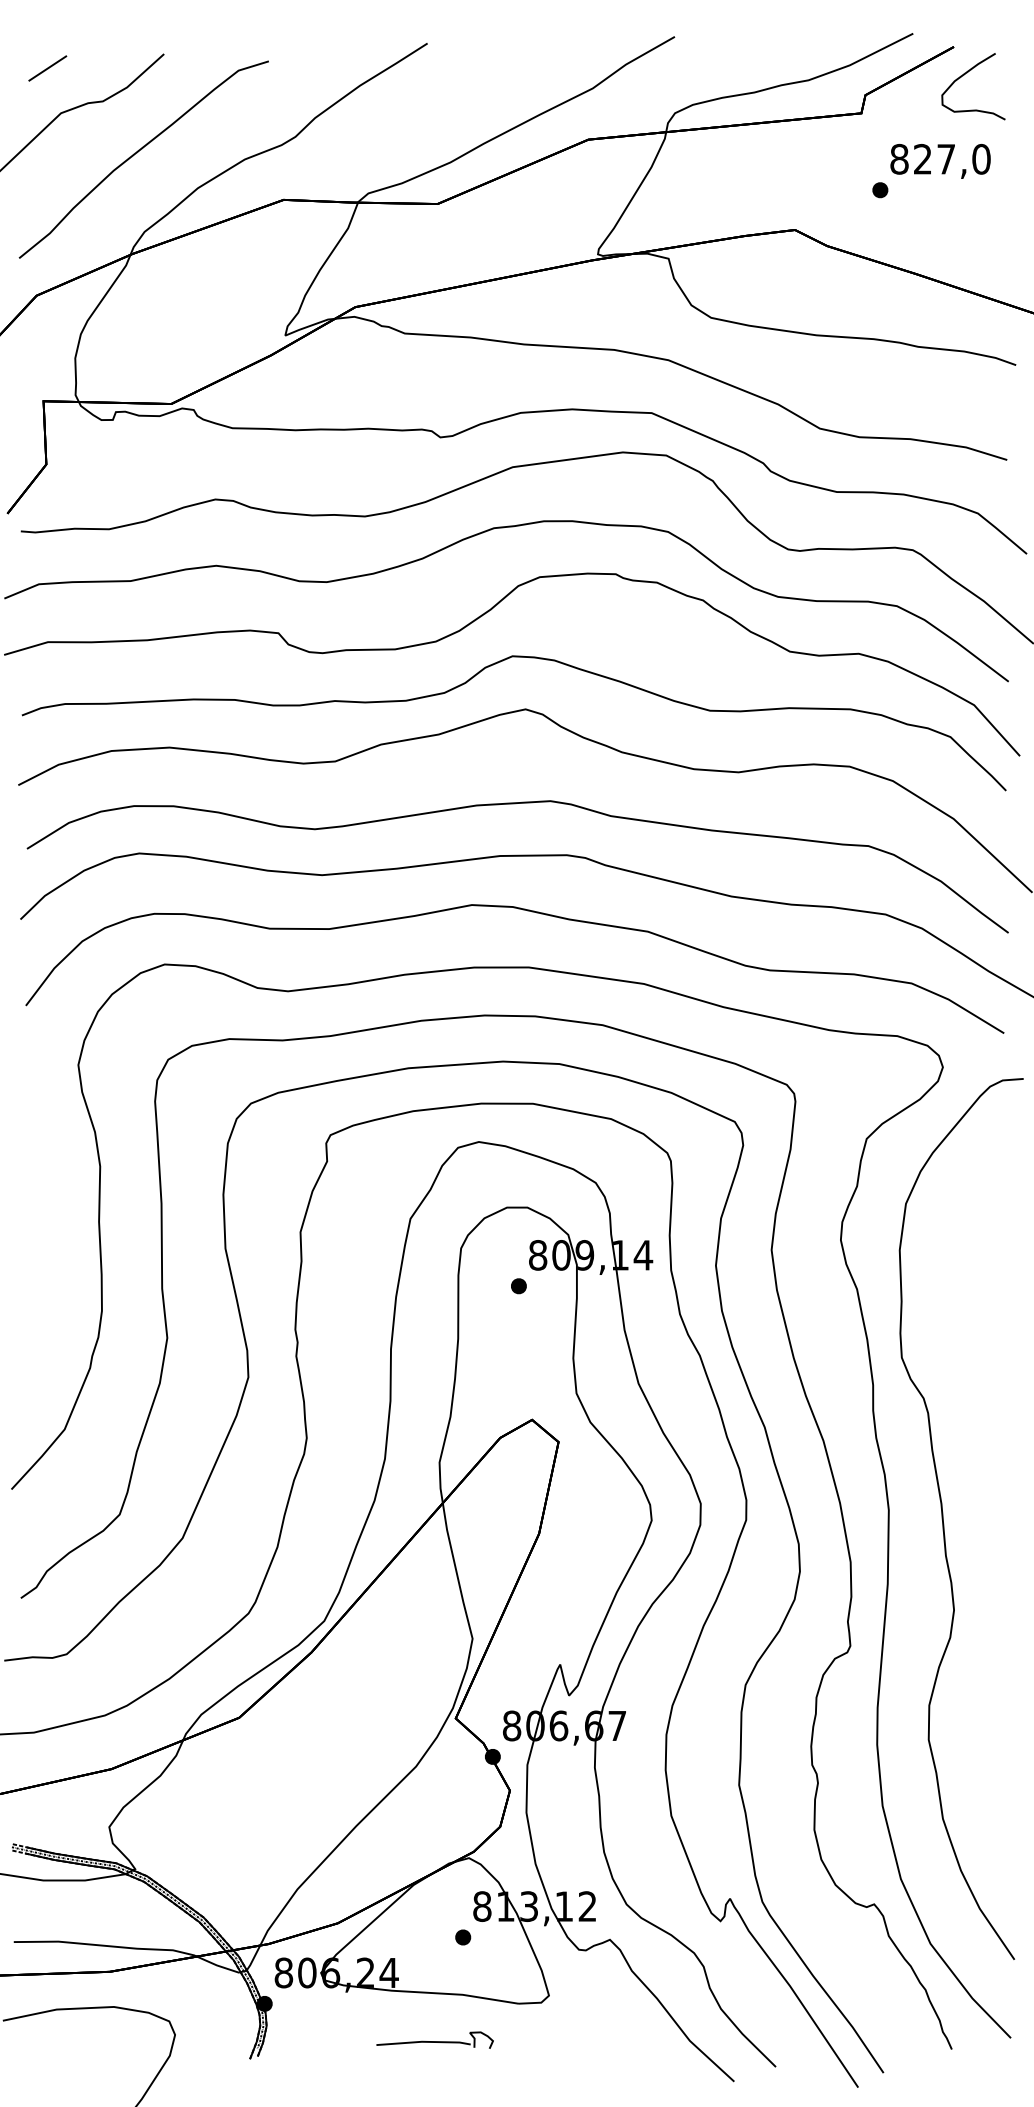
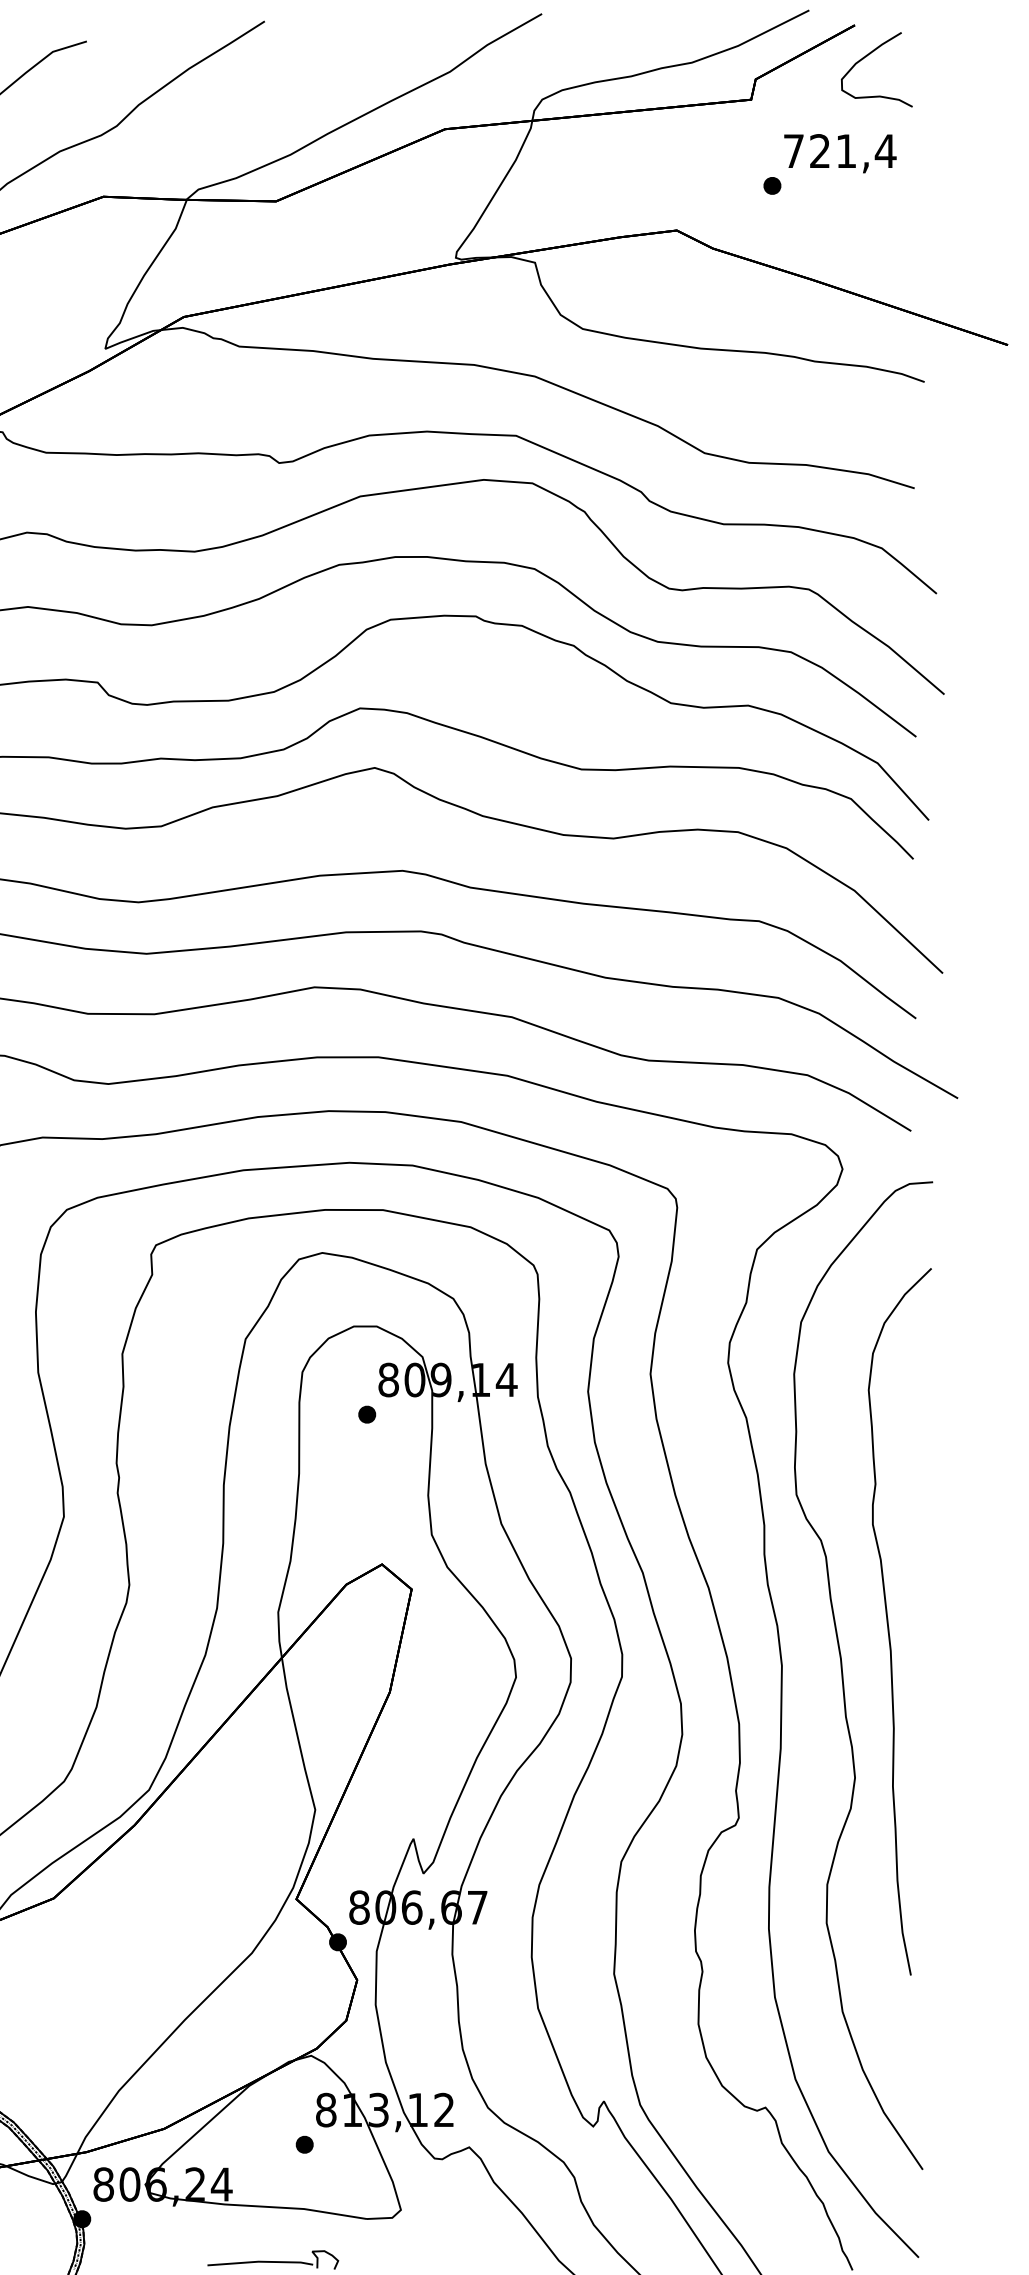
text: (940, 158) -> (839, 150), 827,0 -> 721,4
curve: (984, 1472) -> (889, 1623), added

